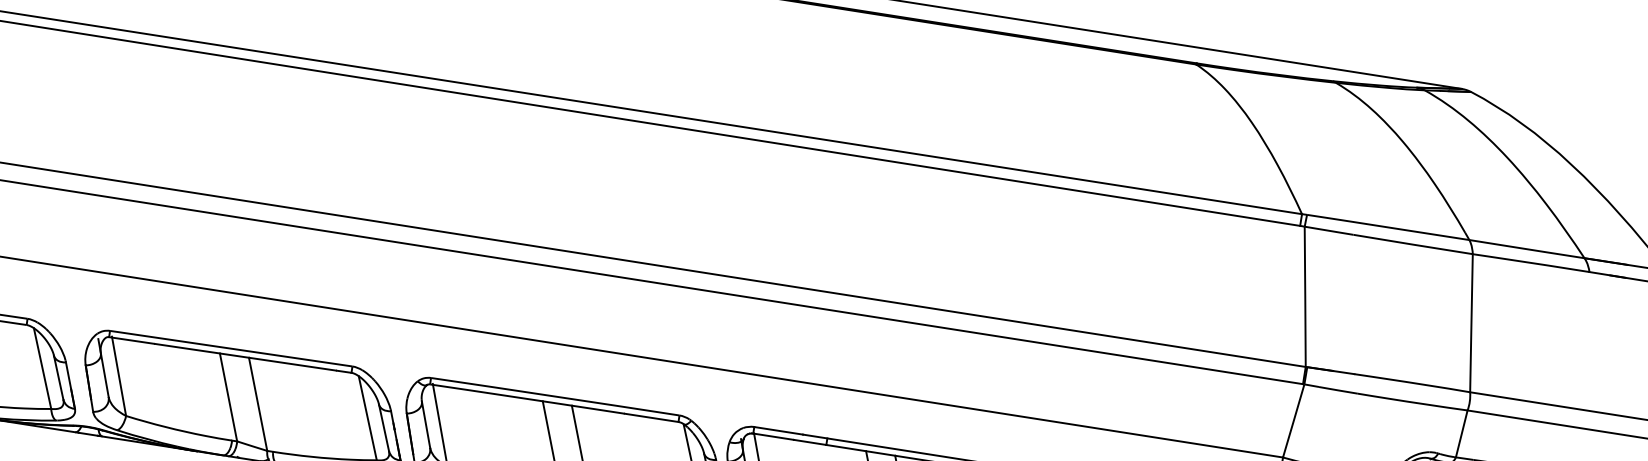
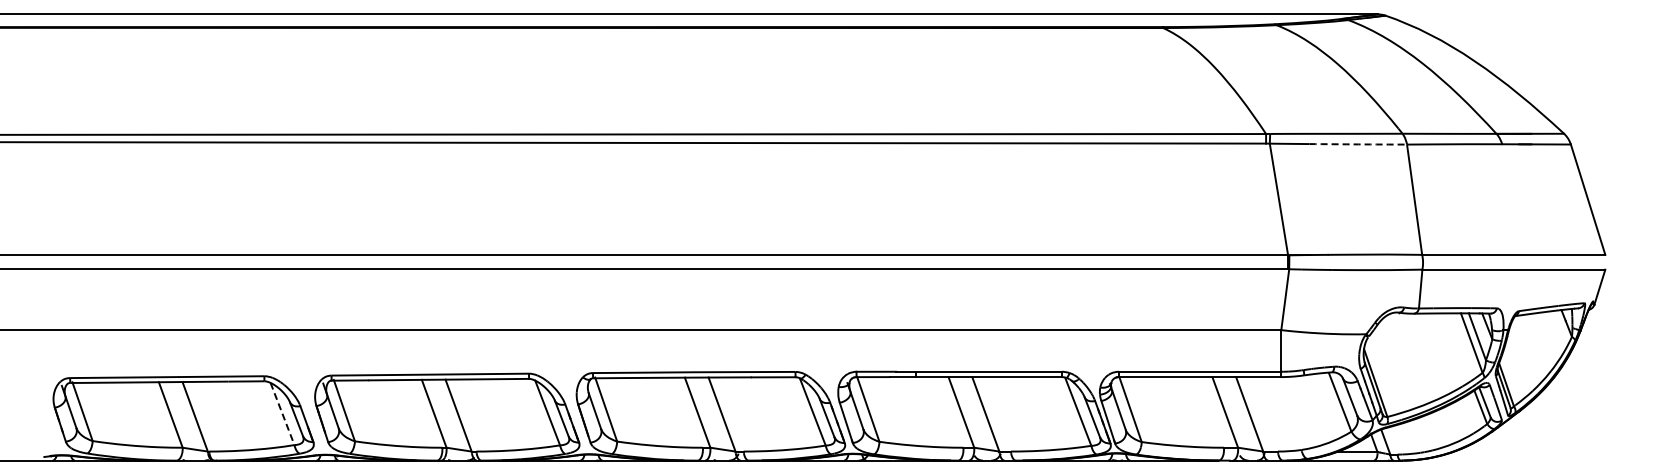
arc: (1413, 244) -> (1358, 144), solid -> dashed
line: (42, 369) -> (282, 414), solid -> dashed

